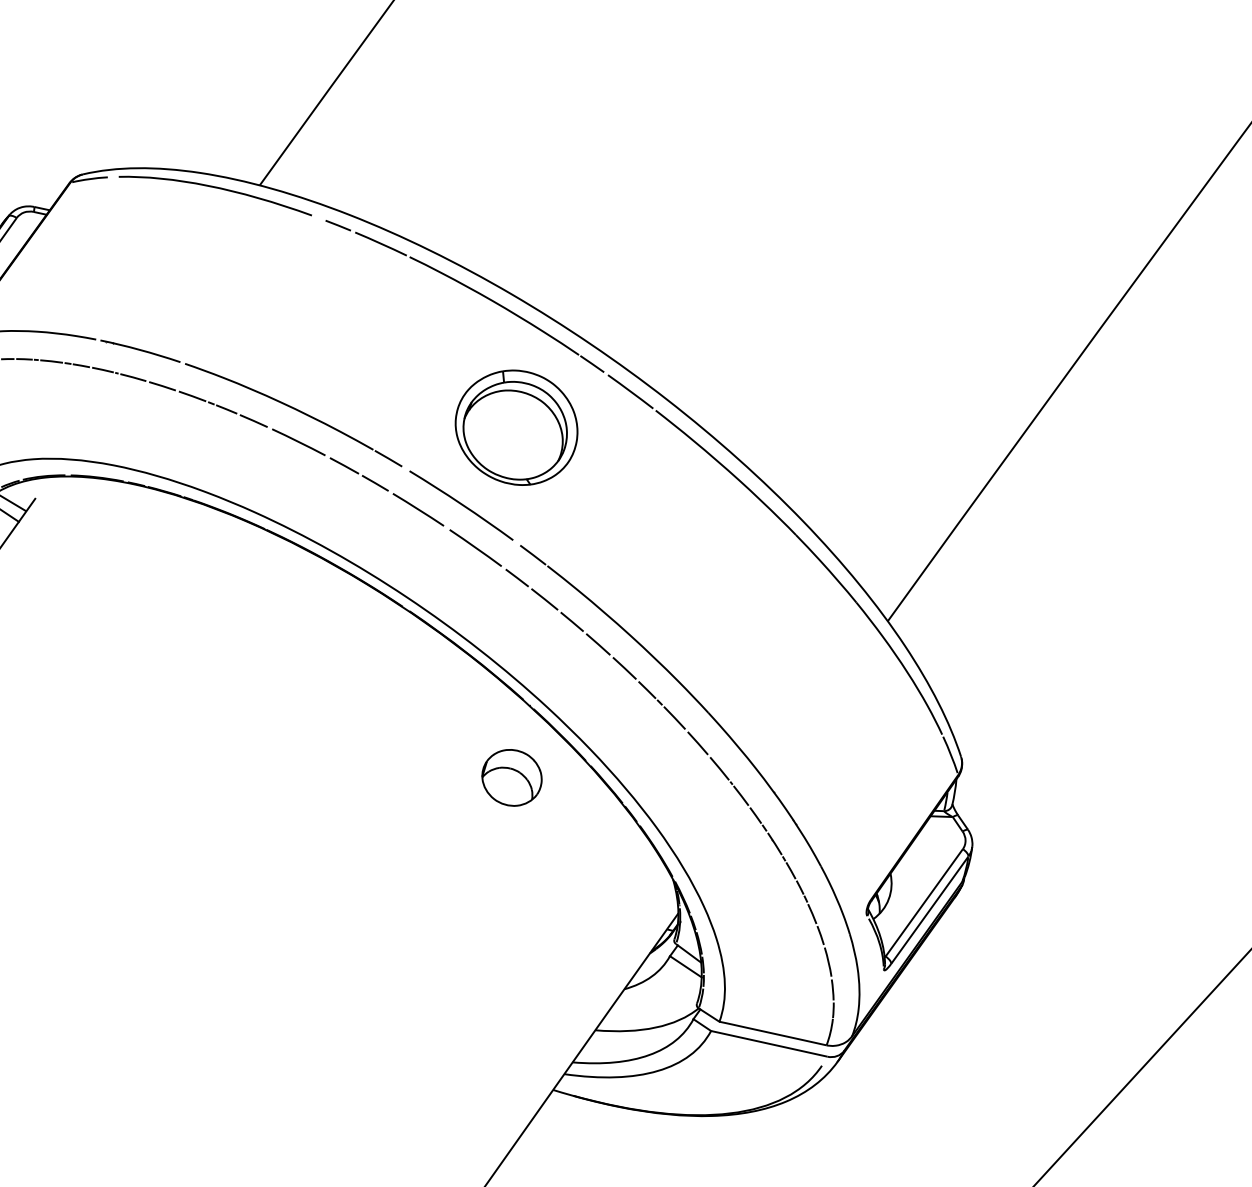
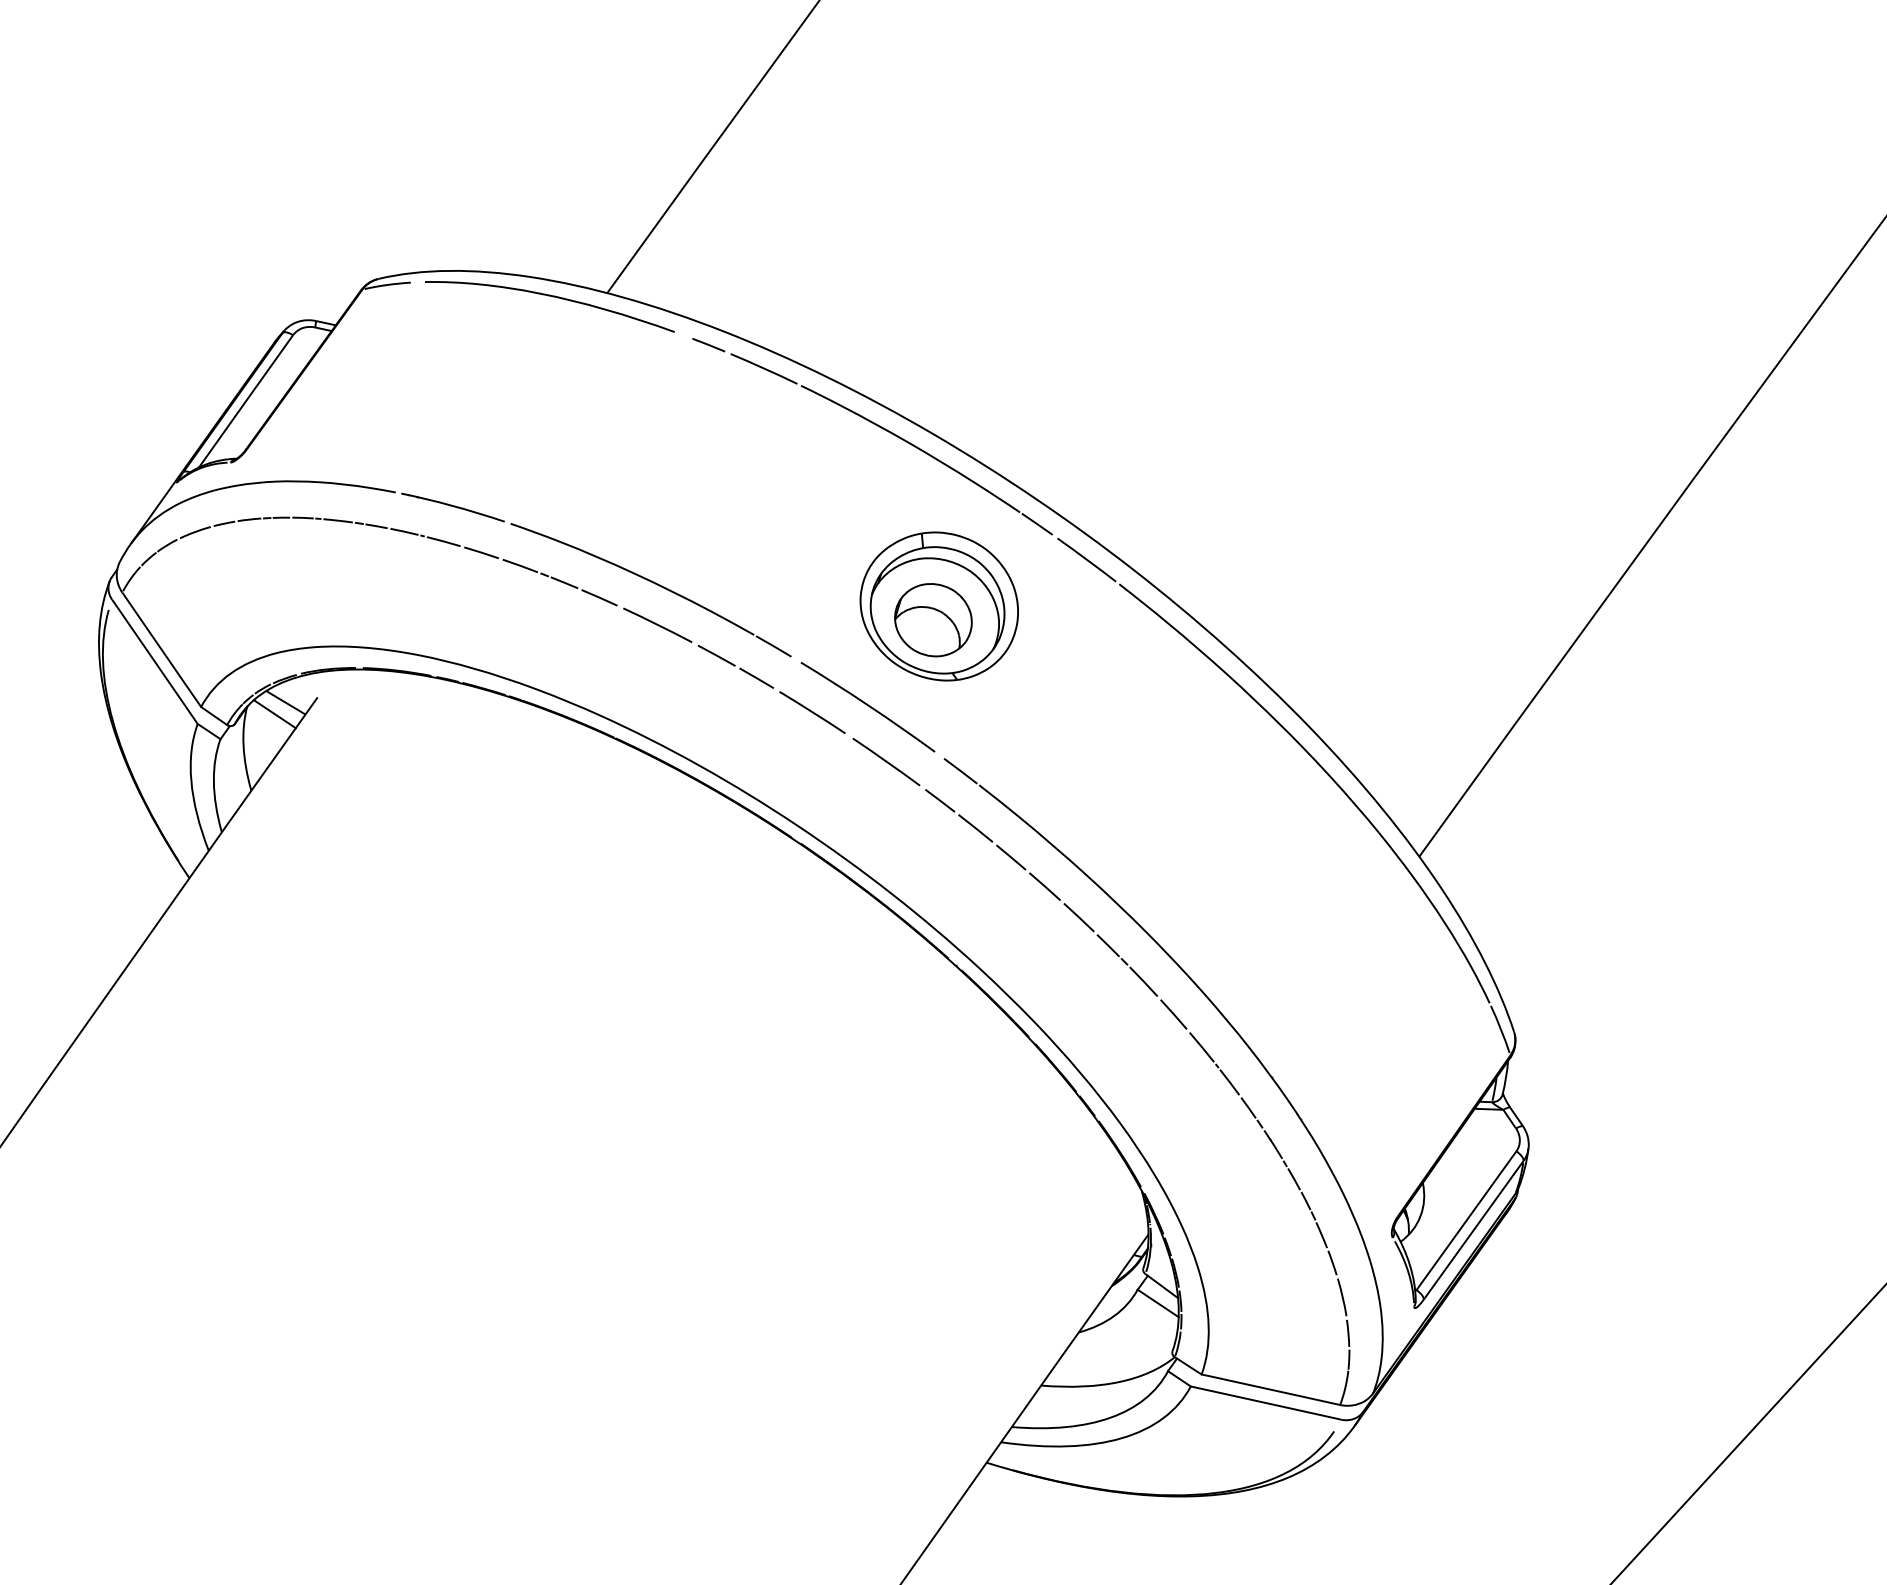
part: (512, 778) -> (933, 620), moved

